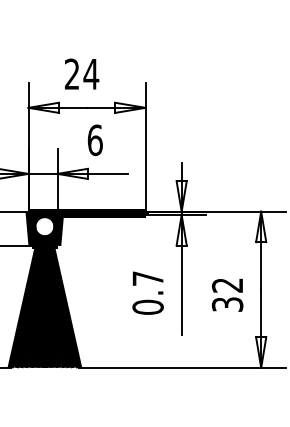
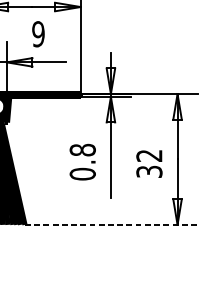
text: (94, 140) -> (37, 34), 6 -> 9
text: (147, 278) -> (82, 150), 0.7 -> 0.8
line: (182, 367) -> (111, 224), solid -> dashed

